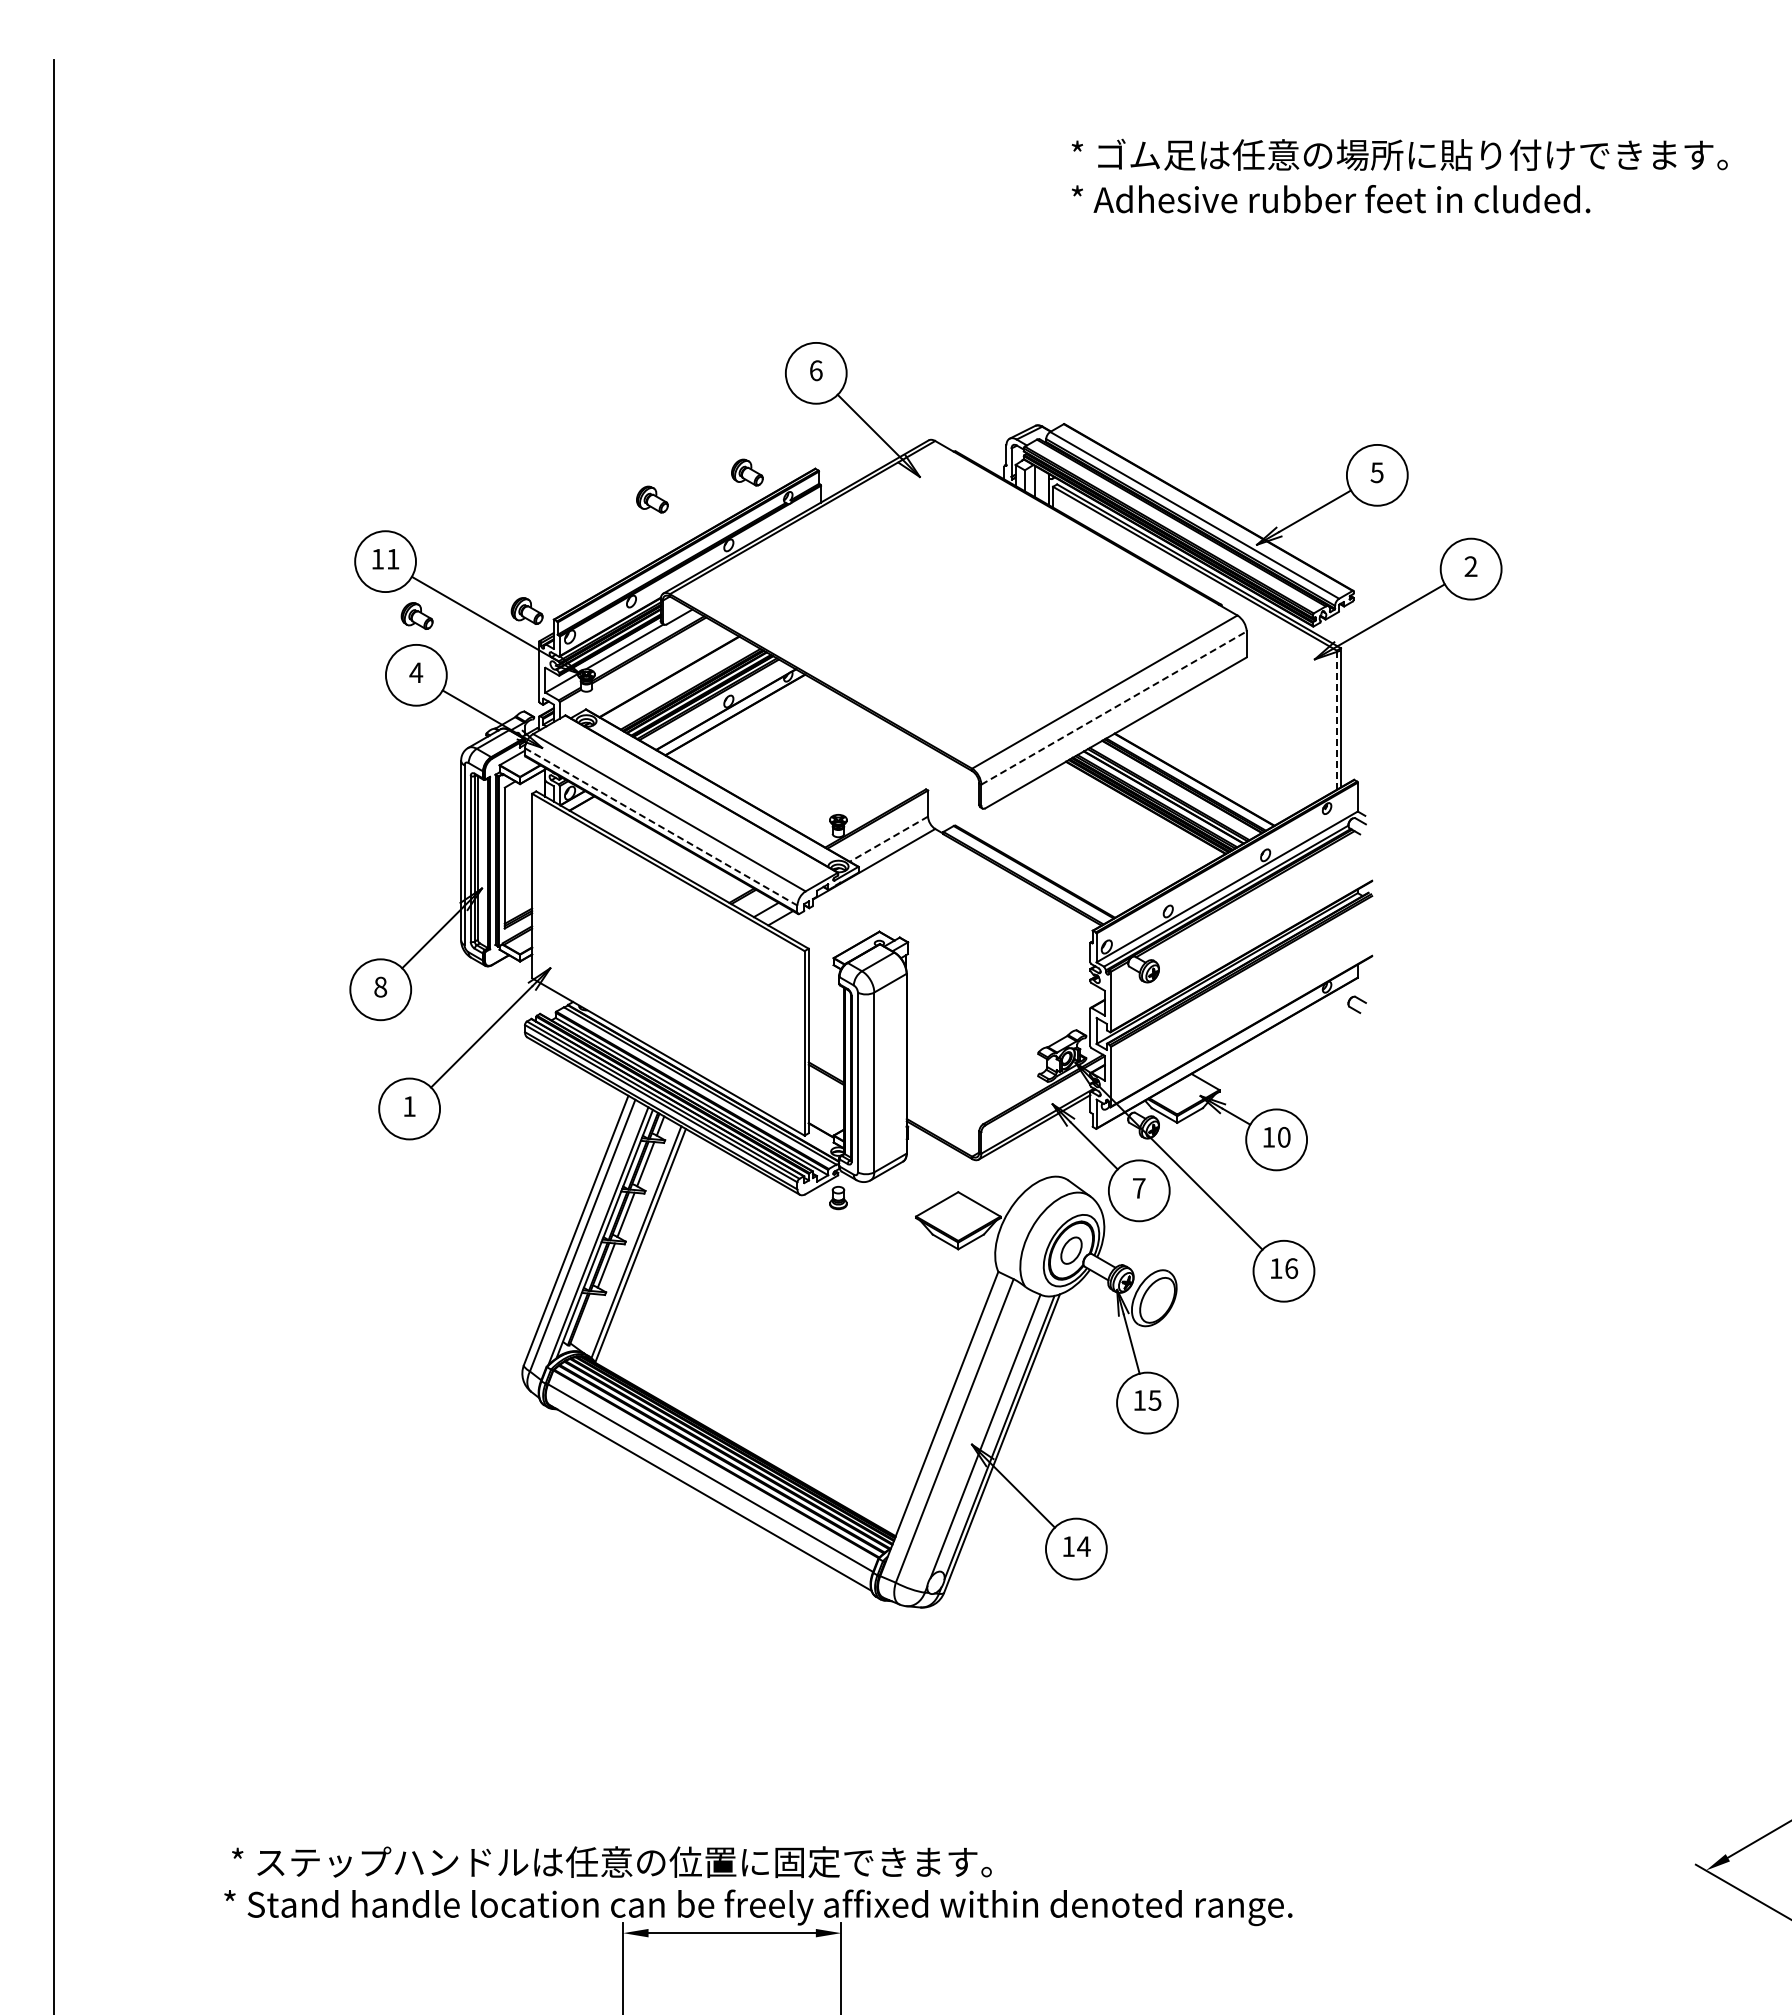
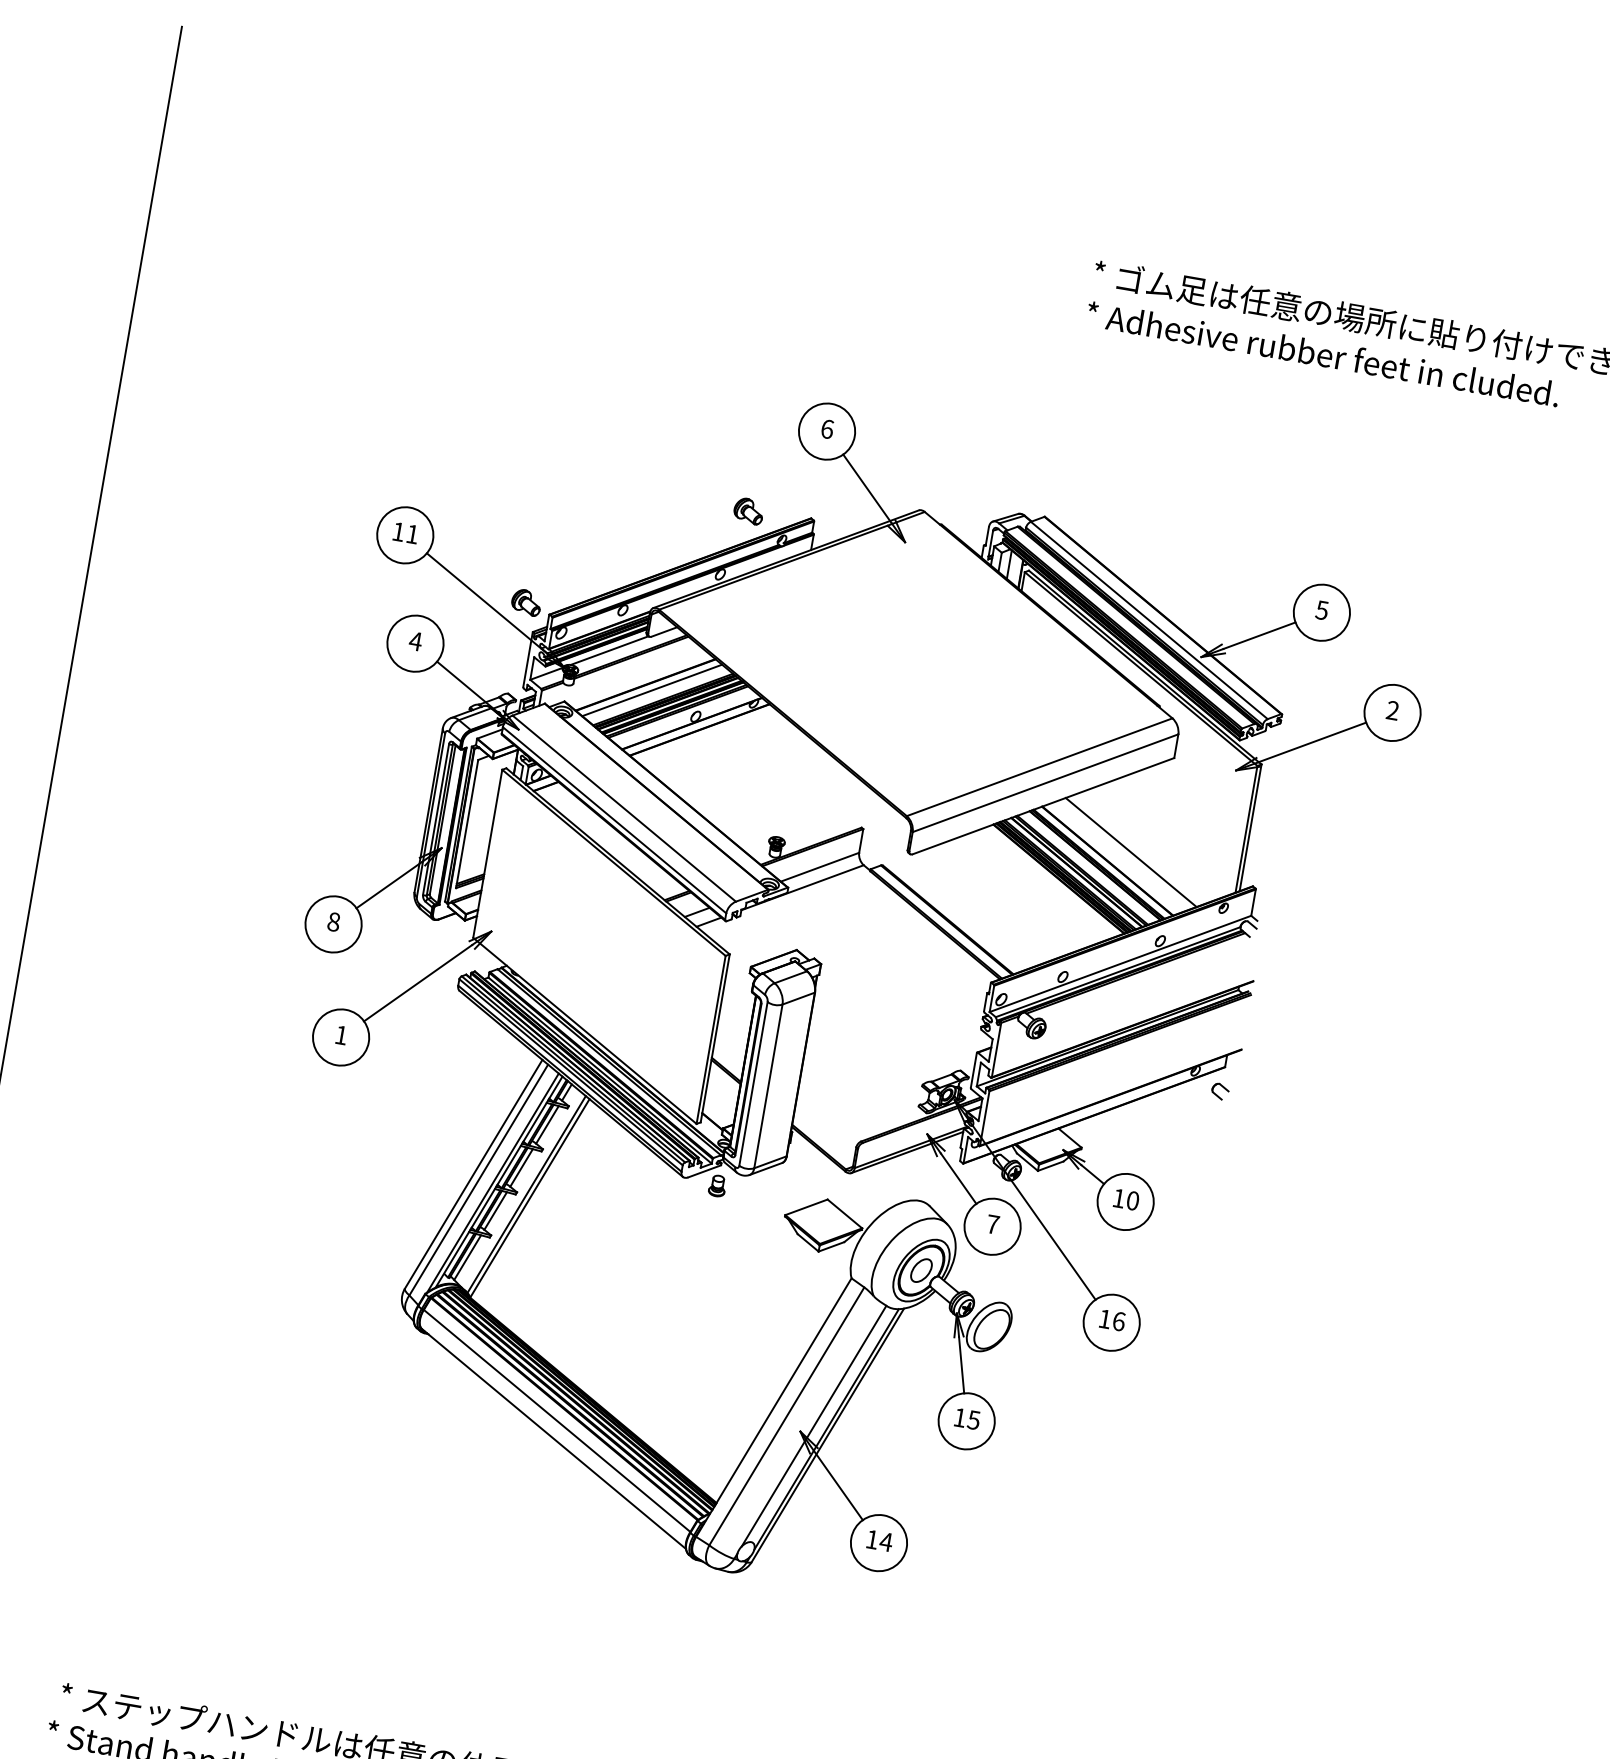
part: (652, 499) -> (658, 520), removed
part: (416, 615) -> (424, 589), removed
line: (677, 681) -> (652, 690), added
line: (1114, 707) -> (1046, 782), dashed -> solid
line: (1336, 720) -> (1246, 829), dashed -> solid
line: (1217, 766) -> (1130, 852), added
line: (661, 827) -> (614, 820), dashed -> solid
line: (888, 839) -> (819, 867), dashed -> solid
line: (584, 1320) -> (467, 1257), added

